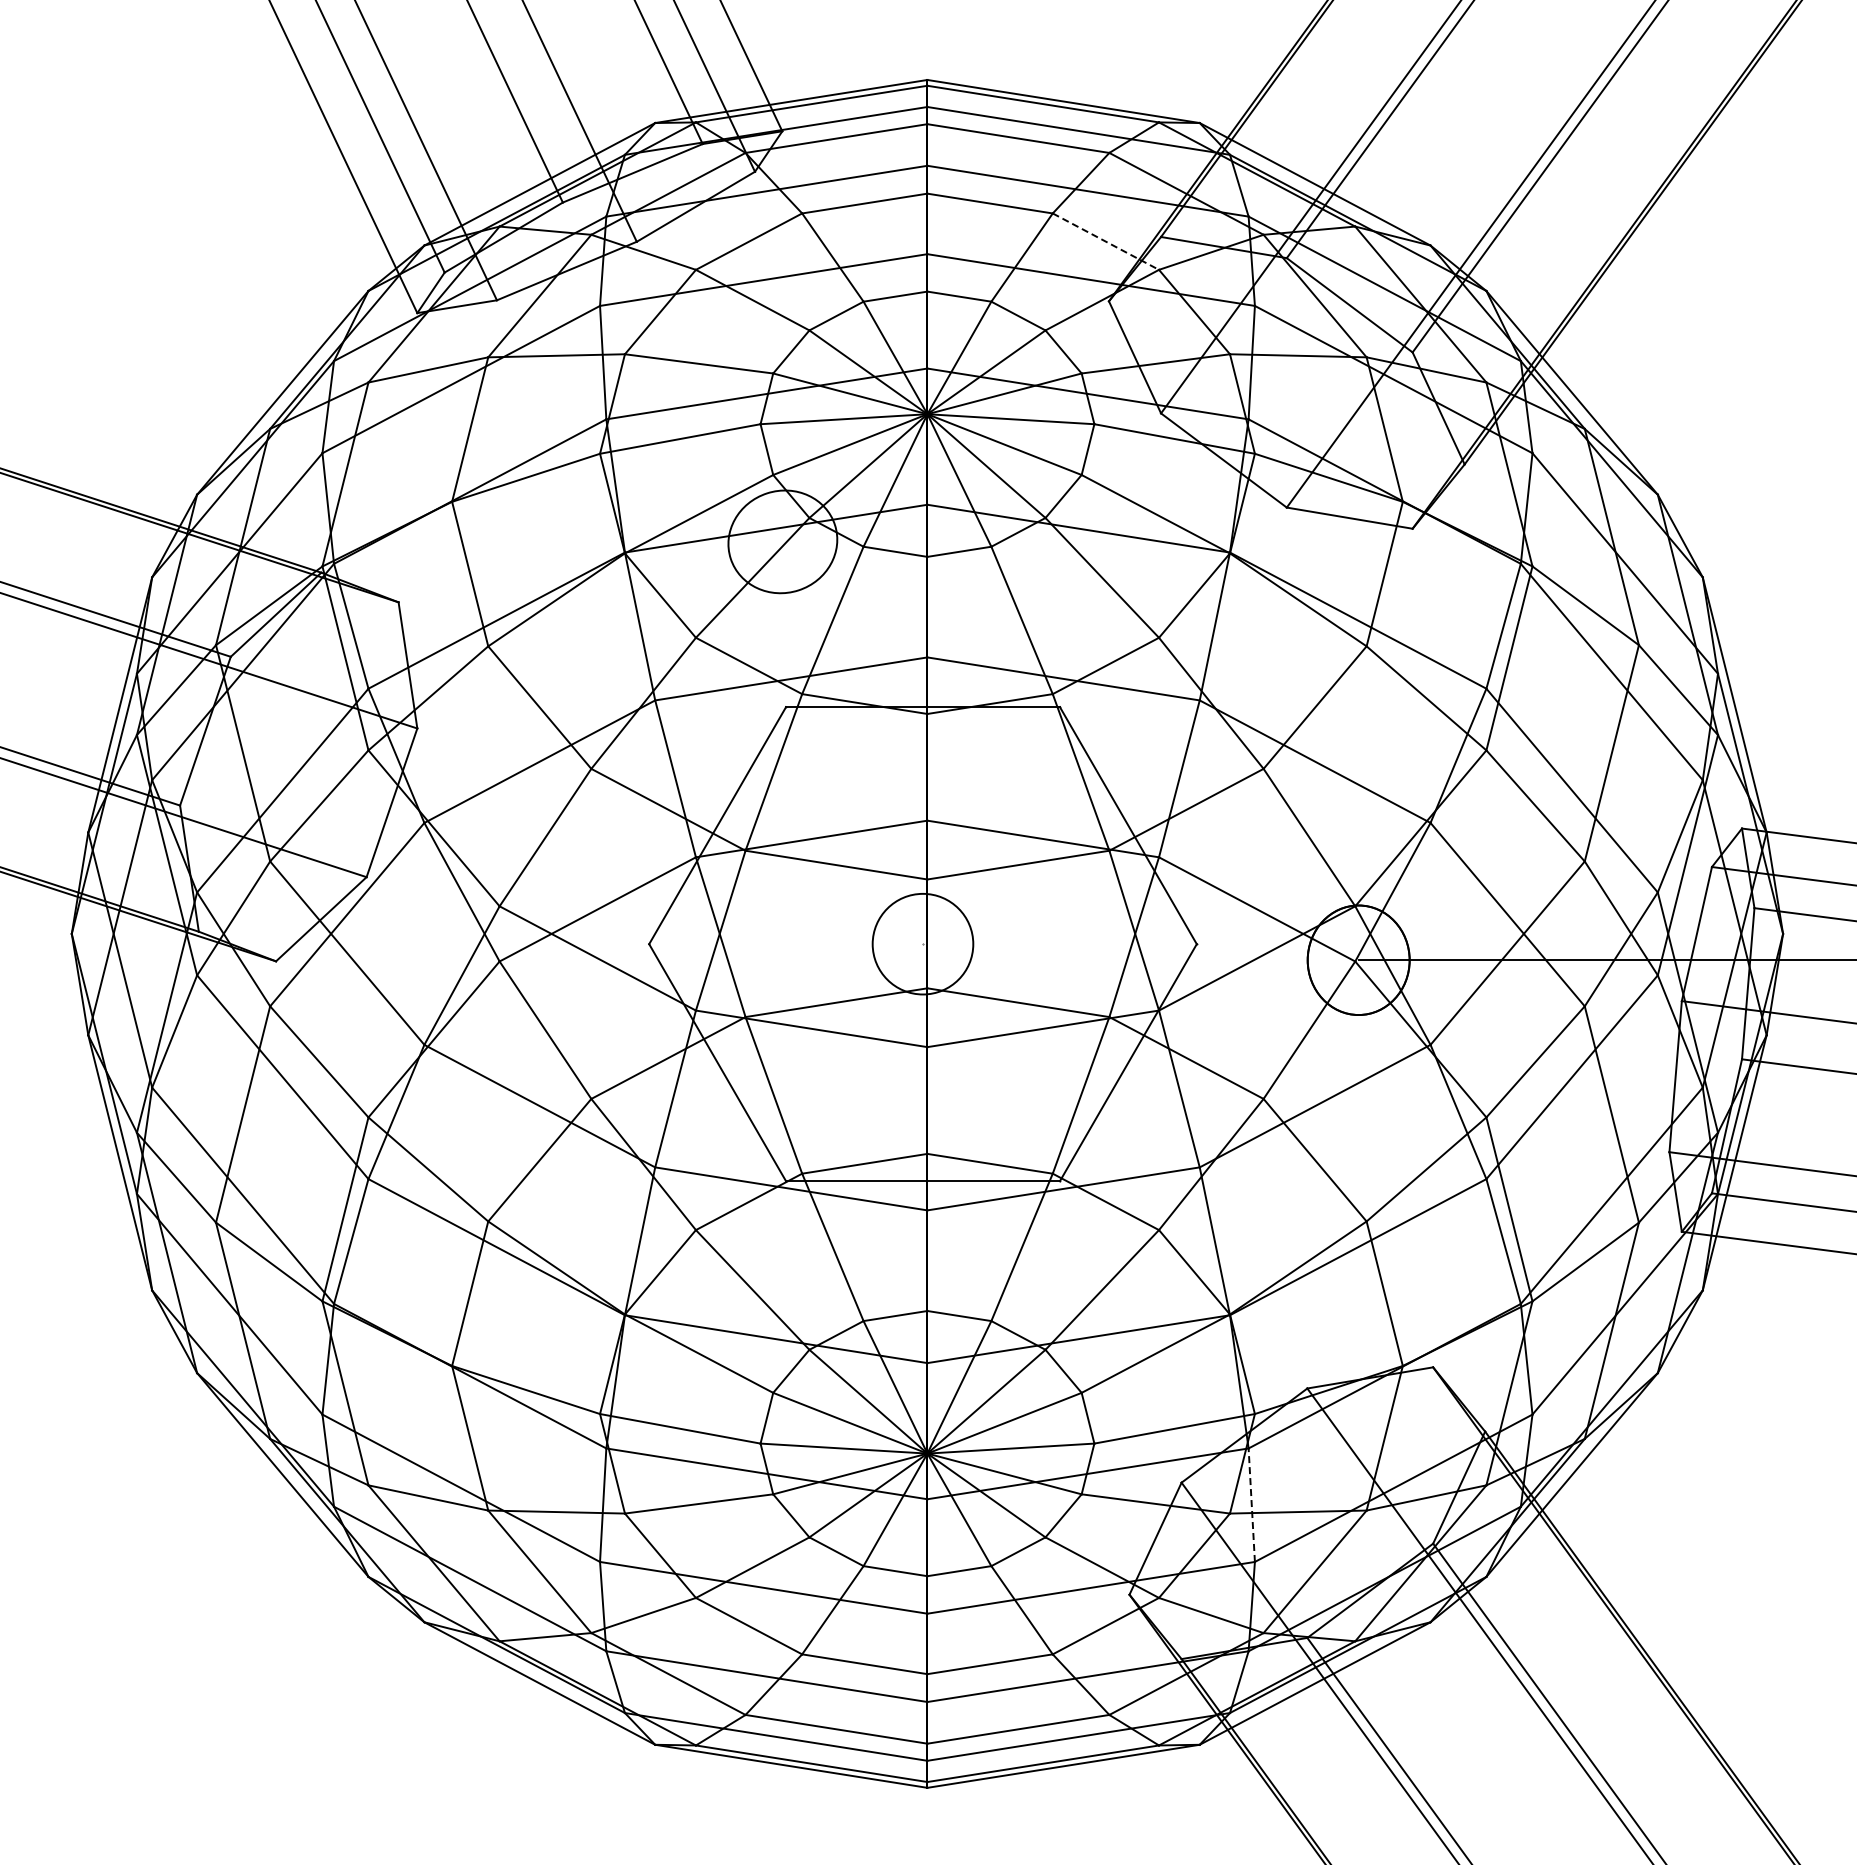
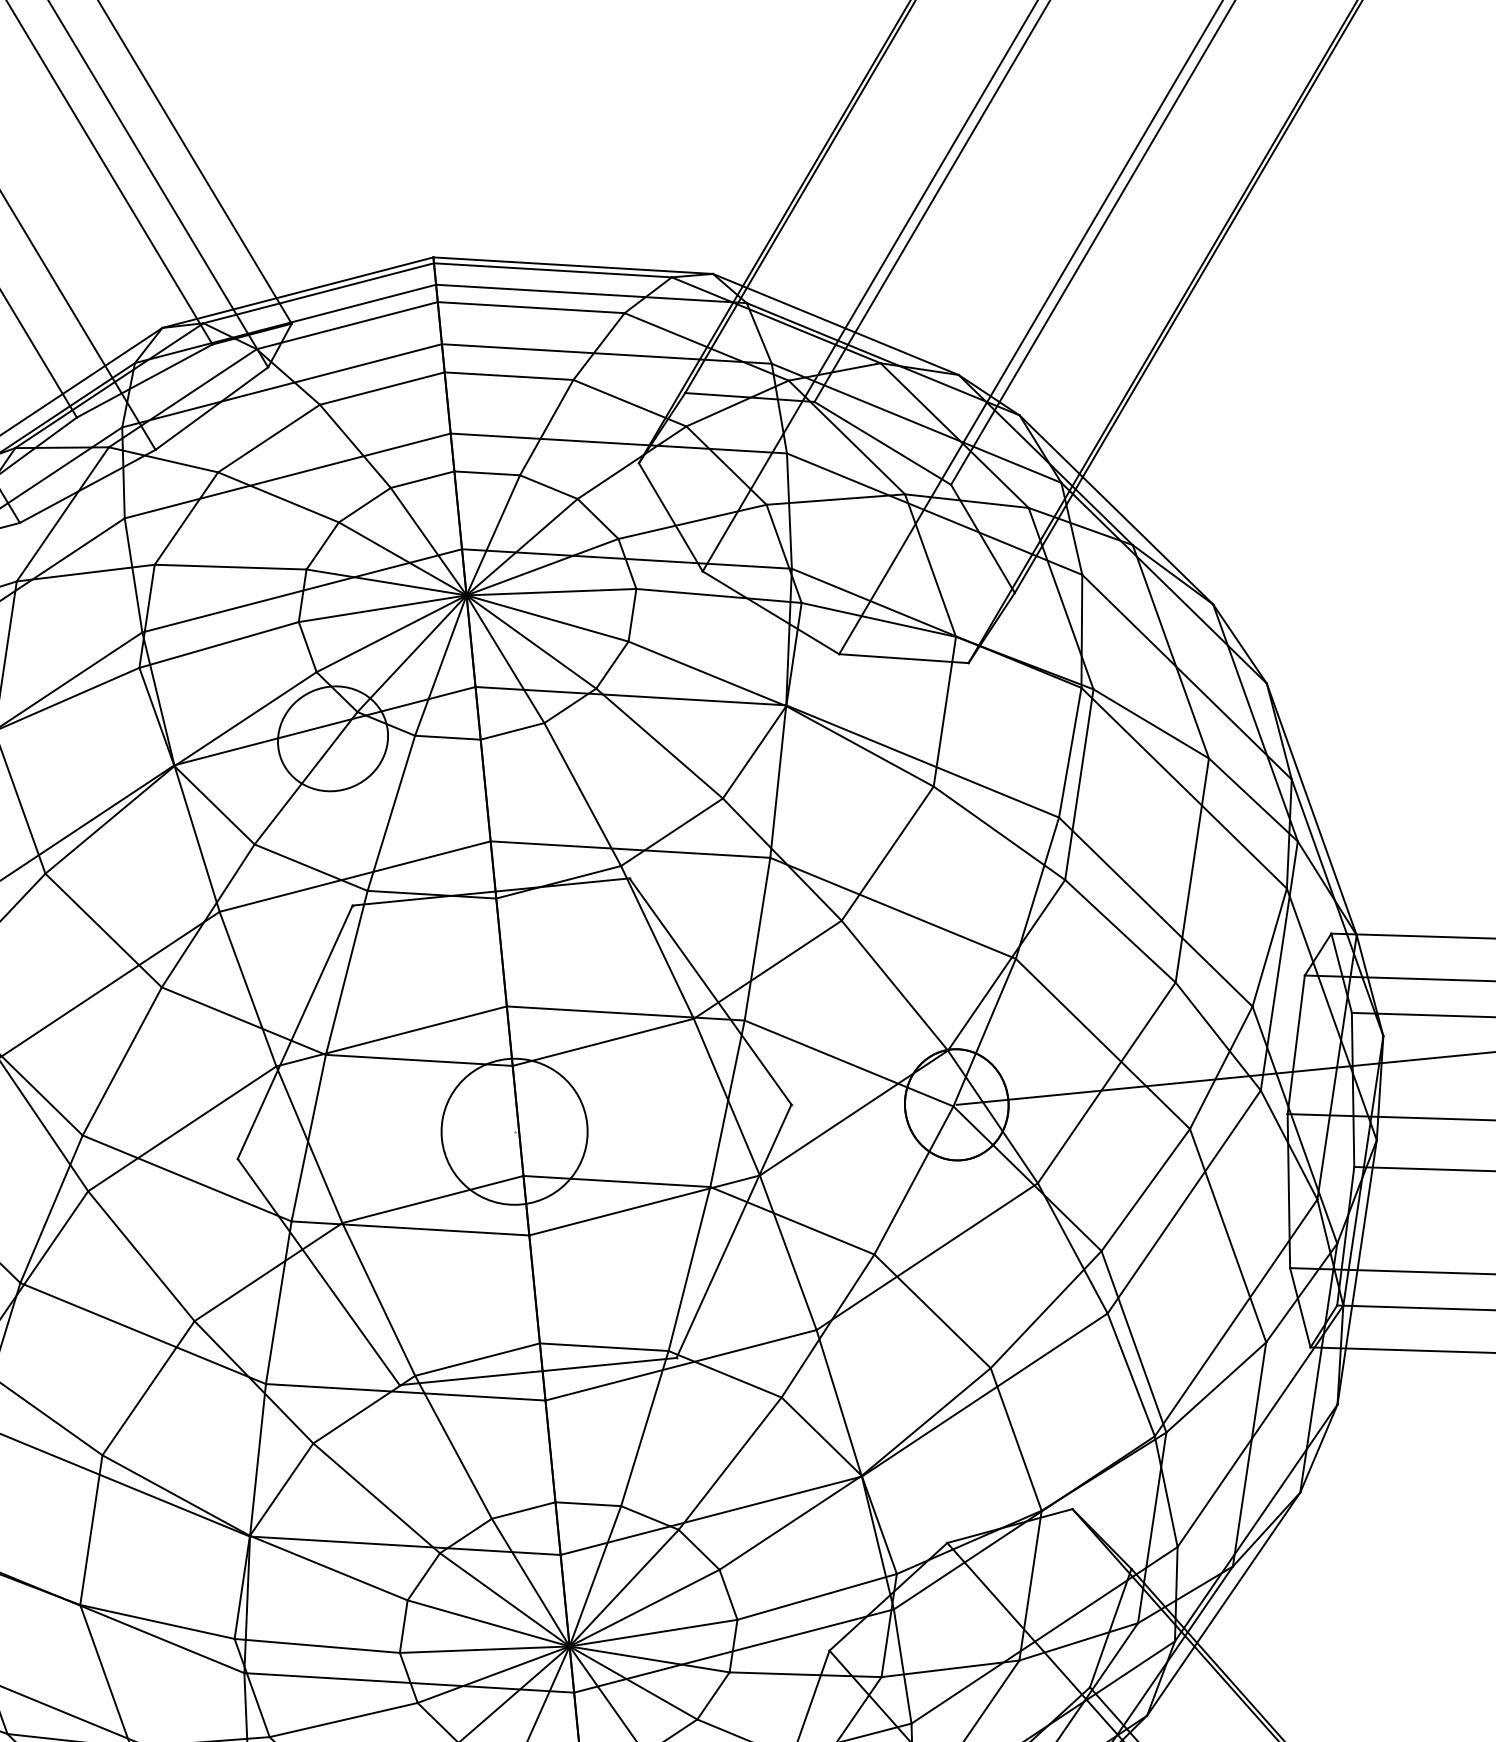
line: (1106, 241) -> (630, 402), dashed -> solid
circle: (922, 944) -> (514, 1132), size x1.43
line: (1251, 1505) -> (902, 1666), dashed -> solid

